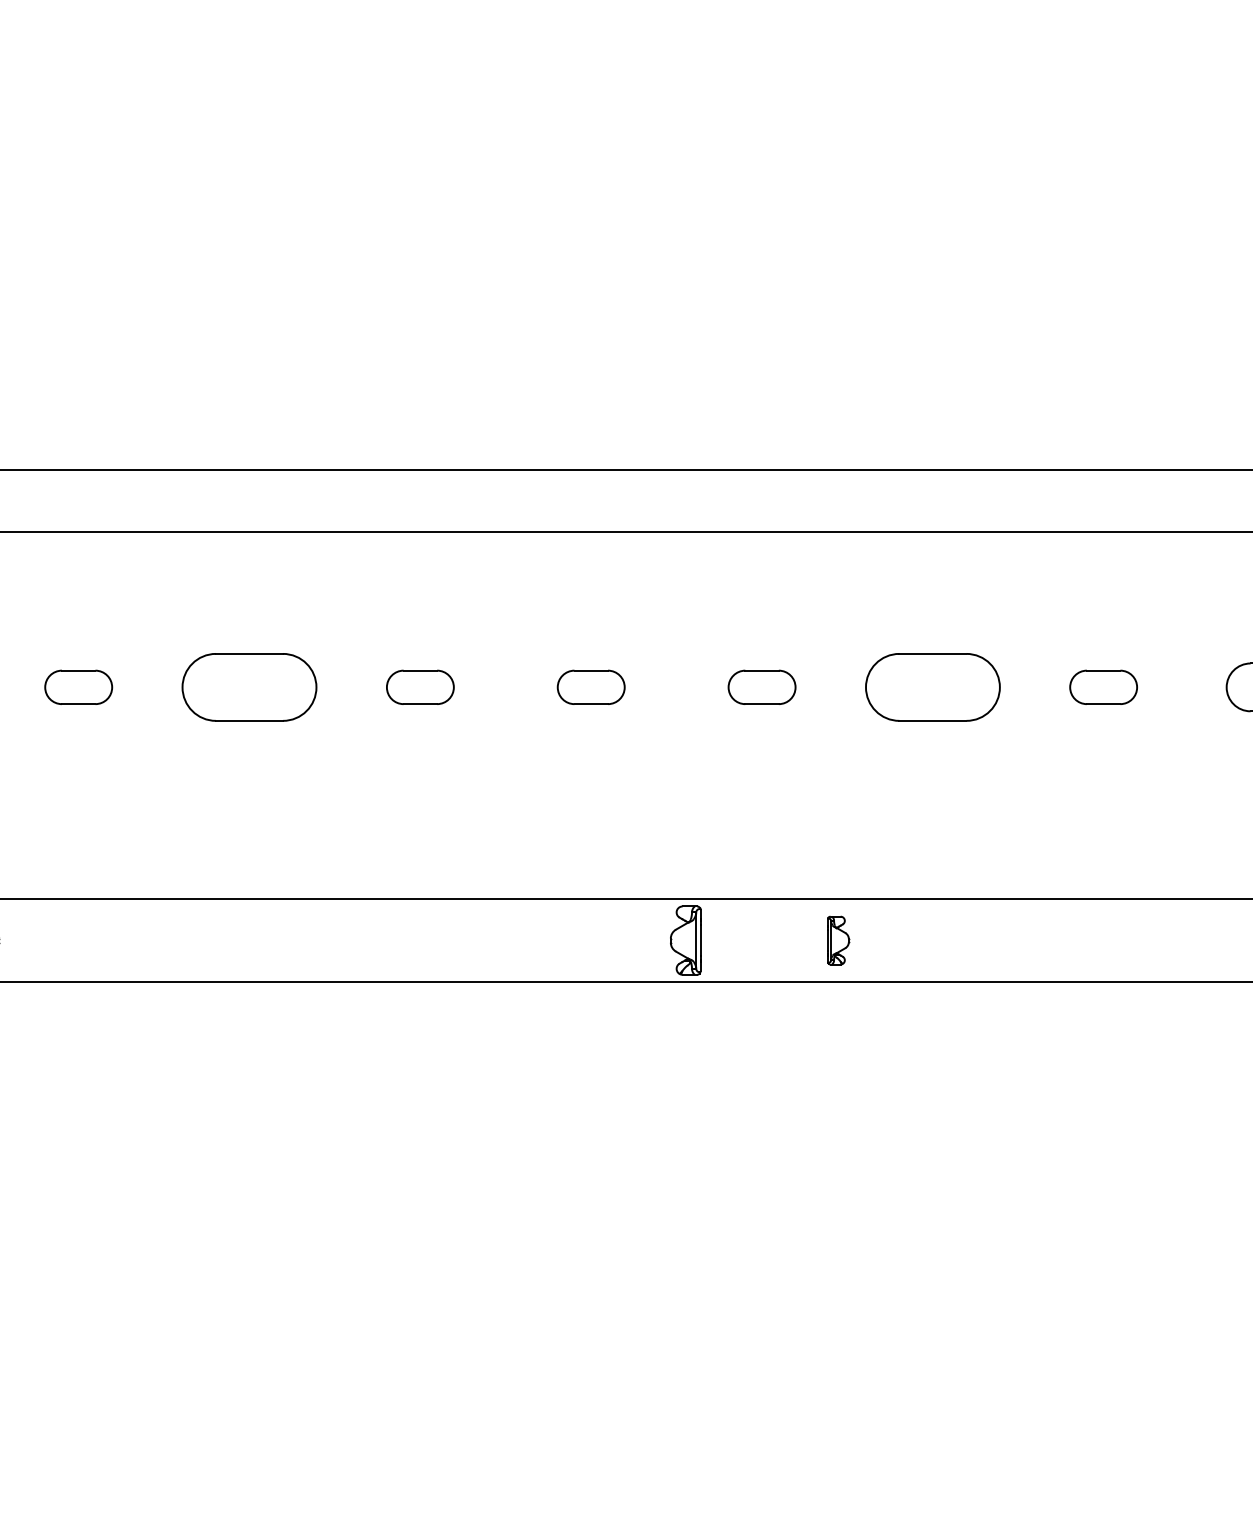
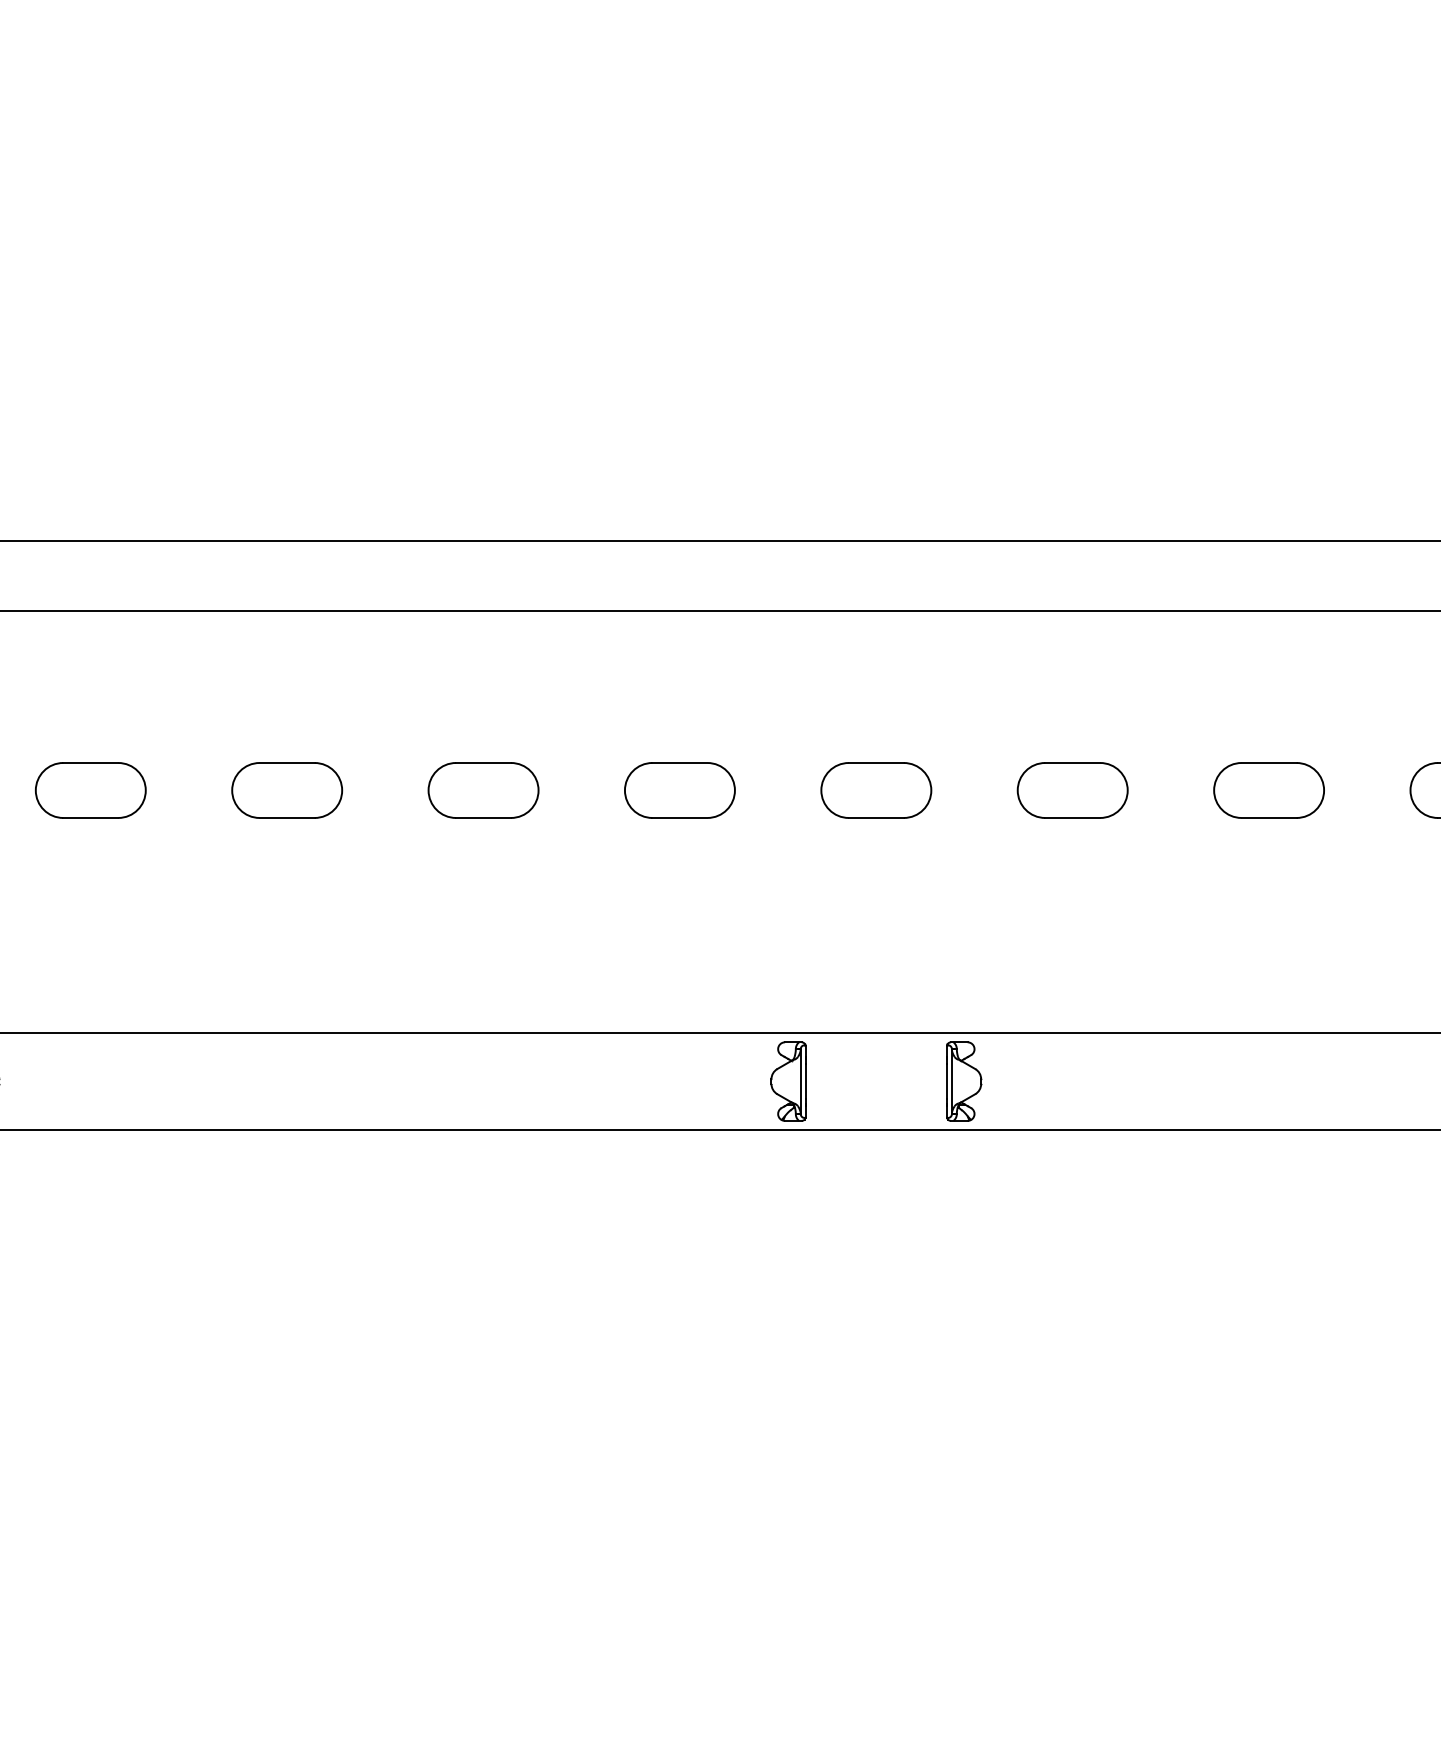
part: (78, 687) -> (90, 790), size x1.43
part: (249, 687) -> (287, 790), size x0.71
part: (420, 687) -> (483, 790), size x1.43
part: (590, 687) -> (679, 790), size x1.43
part: (762, 687) -> (876, 790), size x1.43
part: (932, 687) -> (1072, 790), size x0.71
part: (1103, 687) -> (1268, 790), size x1.43
part: (838, 940) -> (964, 1081), size x1.43

